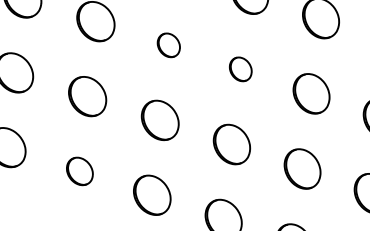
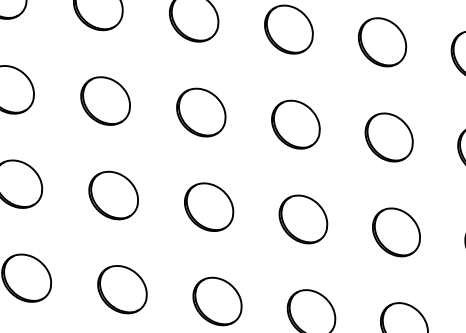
part: (168, 45) -> (201, 112), size x1.67
part: (240, 69) -> (295, 124), size x1.67
part: (79, 171) -> (122, 289), size x1.43

